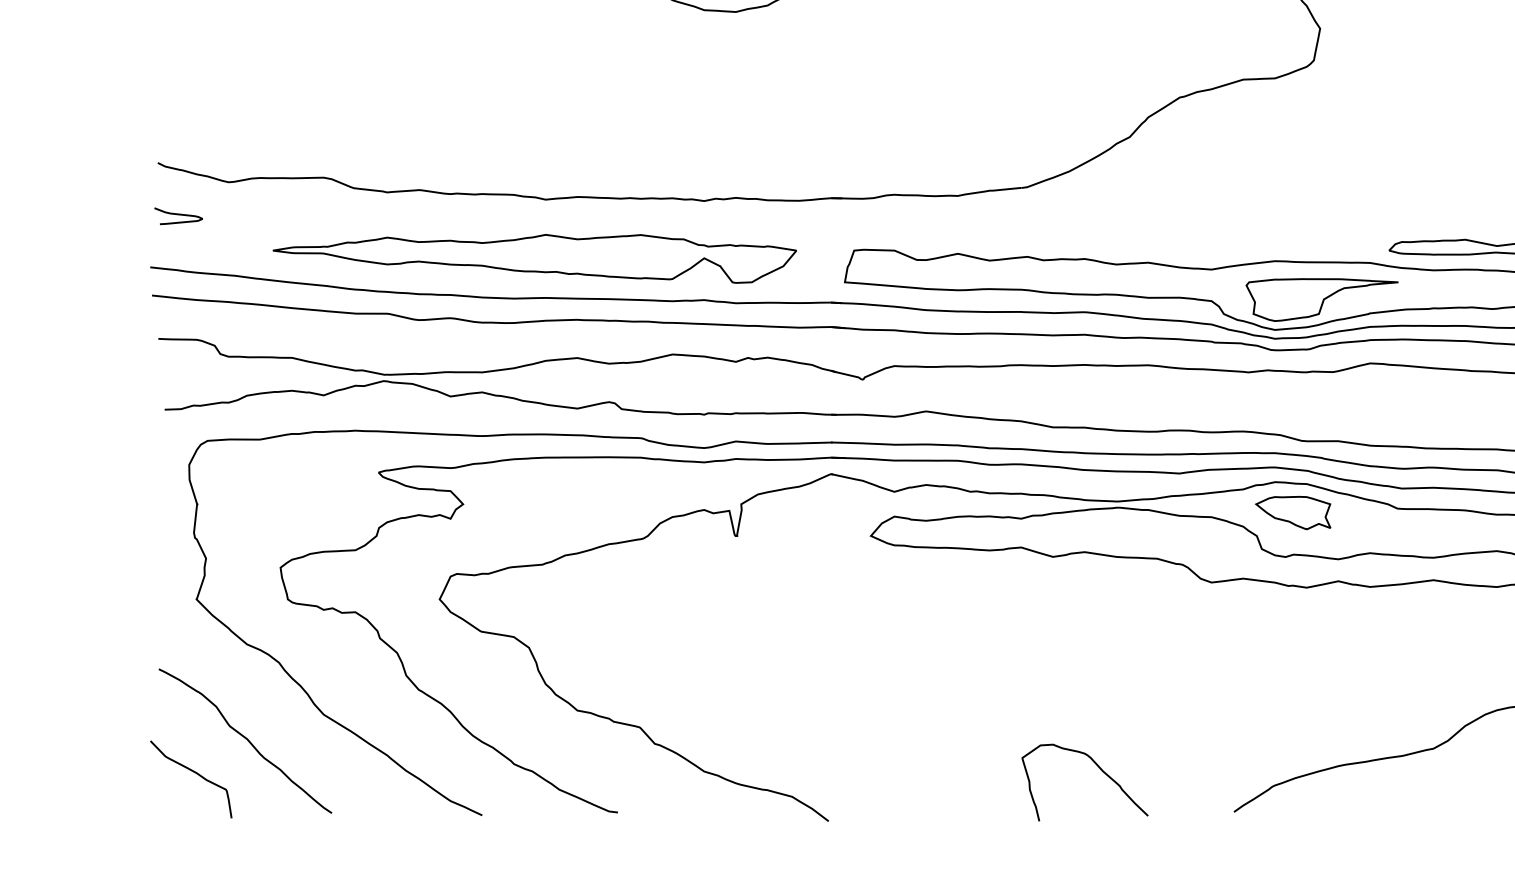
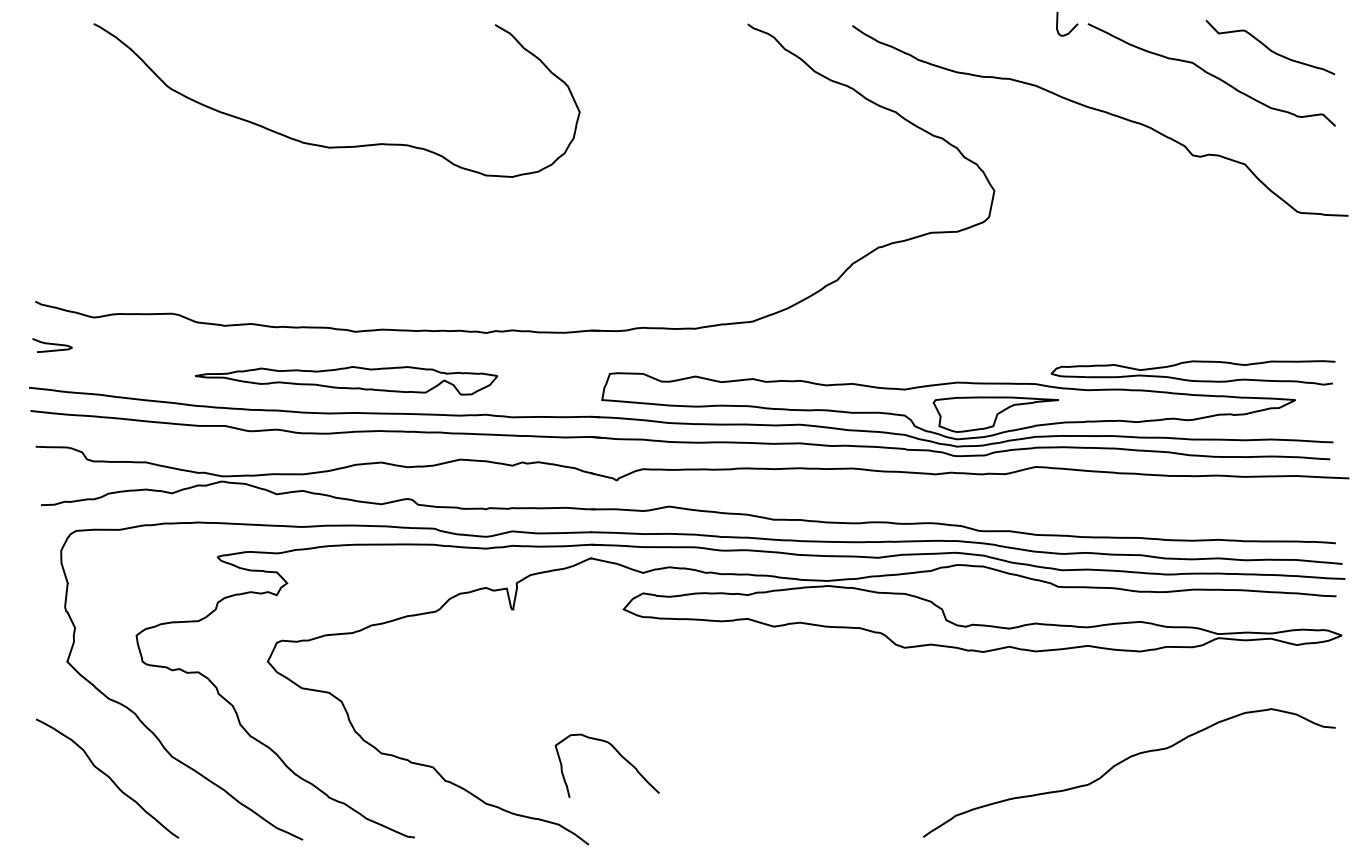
part: (535, 258) -> (346, 380), size x0.7
part: (1292, 513) -> (971, 590), removed
curve: (1099, 770) -> (619, 755), moved
curve: (194, 773) -> (65, 805), removed

